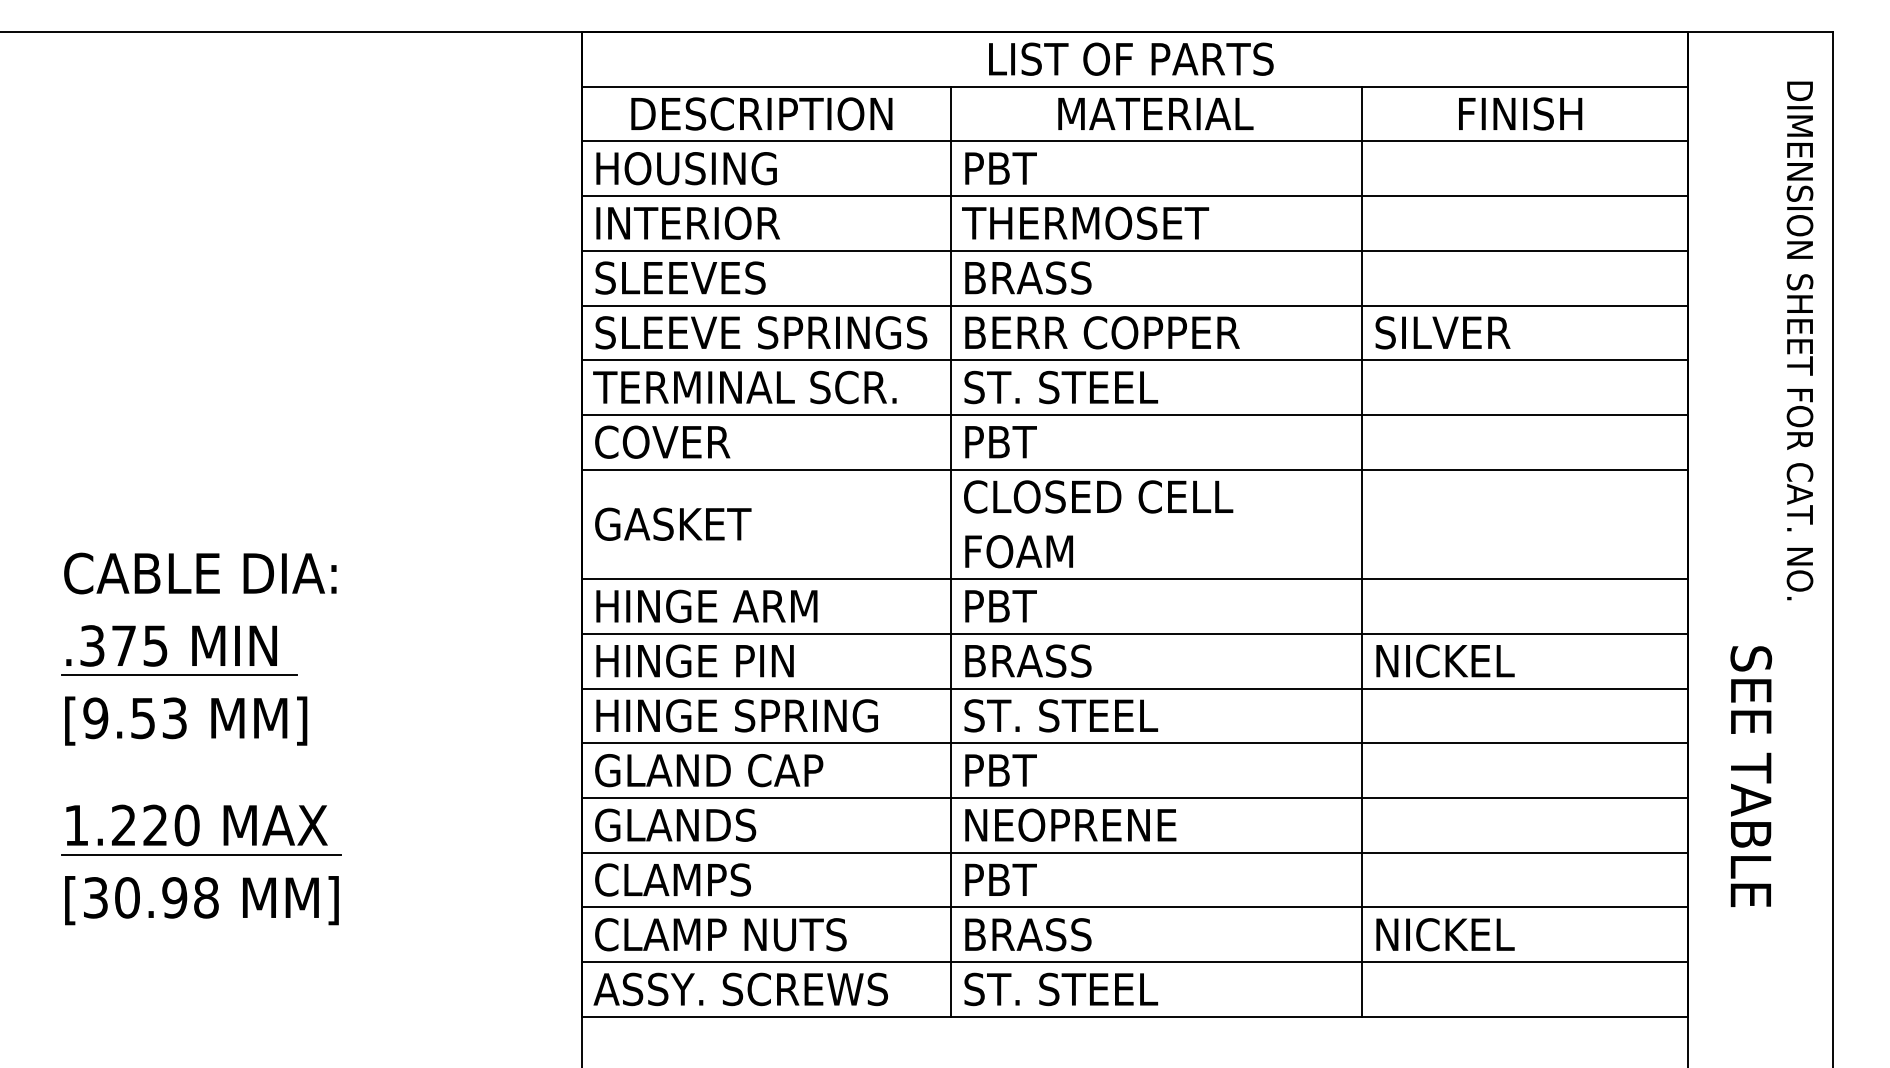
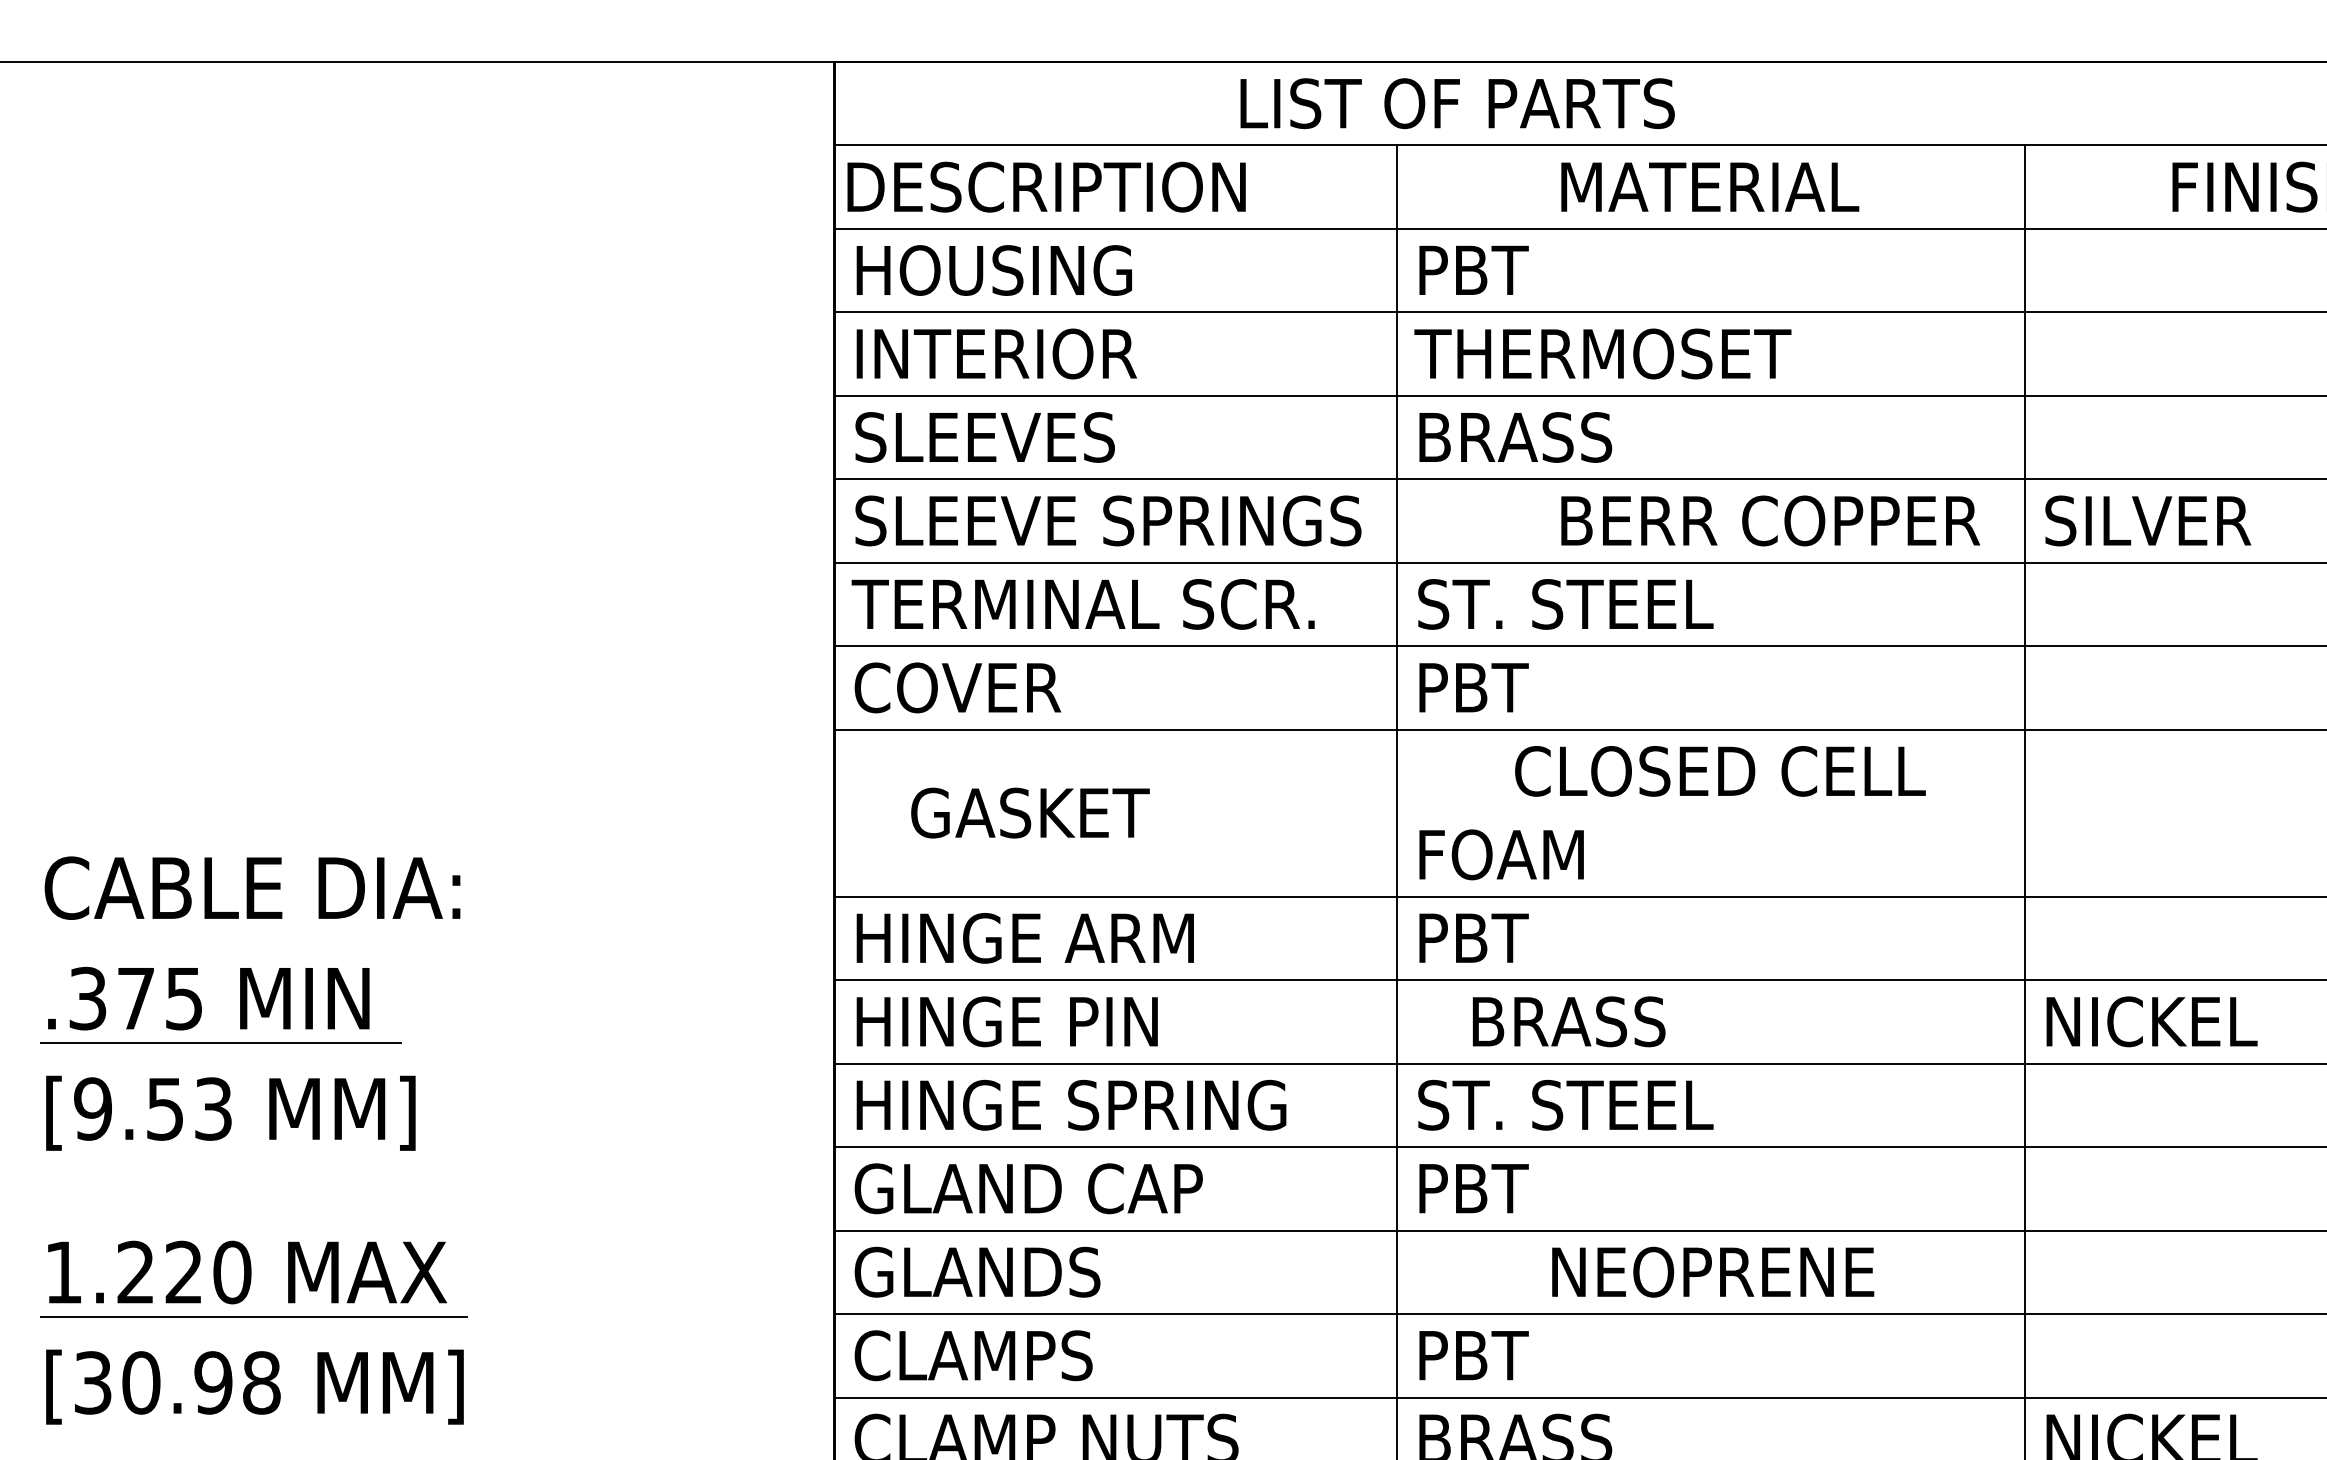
text: (1131, 58) -> (1457, 102), moved
text: (761, 113) -> (1046, 186), moved
text: (1102, 332) -> (1770, 520), moved
text: (1098, 496) -> (1720, 770), moved
text: (673, 523) -> (1030, 811), moved
text: (1028, 660) -> (1569, 1020), moved
text: (1070, 824) -> (1712, 1271), moved

